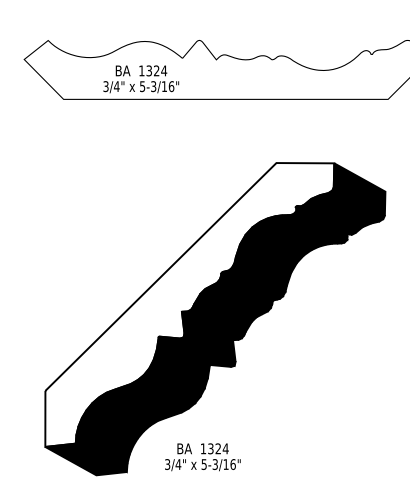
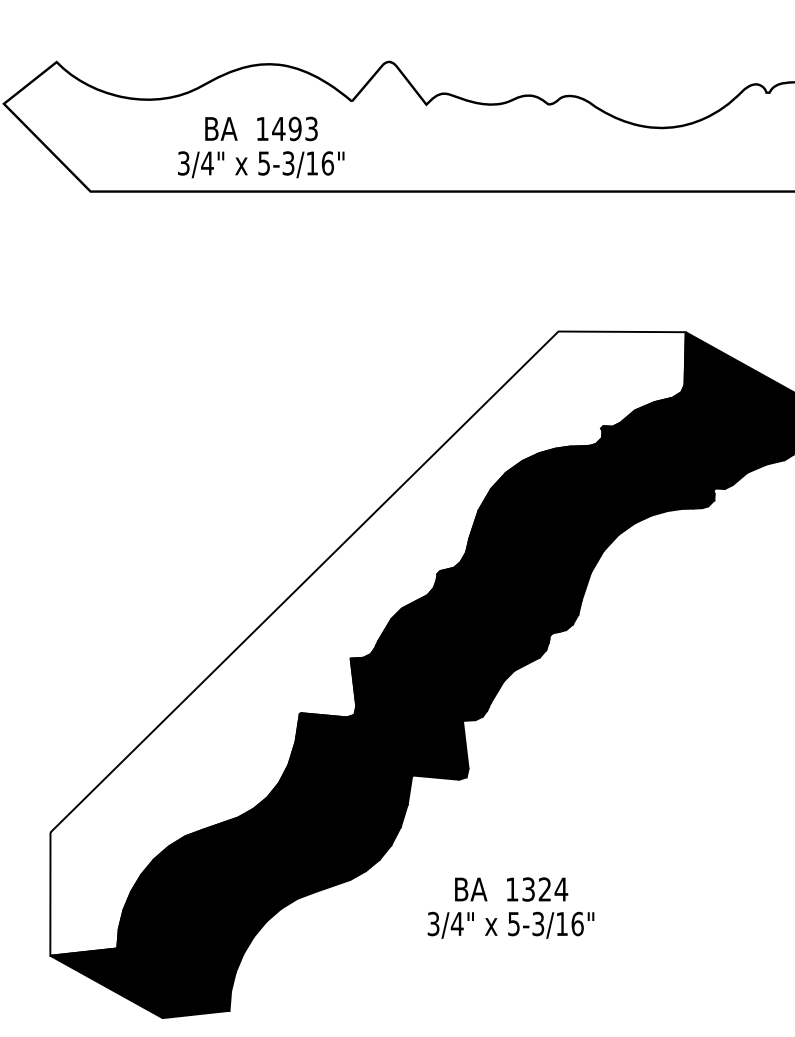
text: (156, 70) -> (294, 128), 1324 -> 1493
text: (202, 457) -> (510, 908), moved

